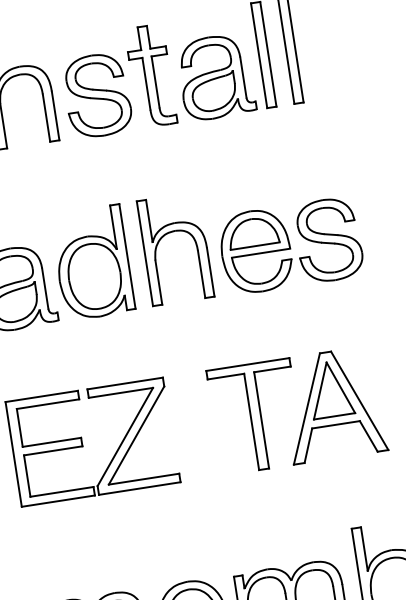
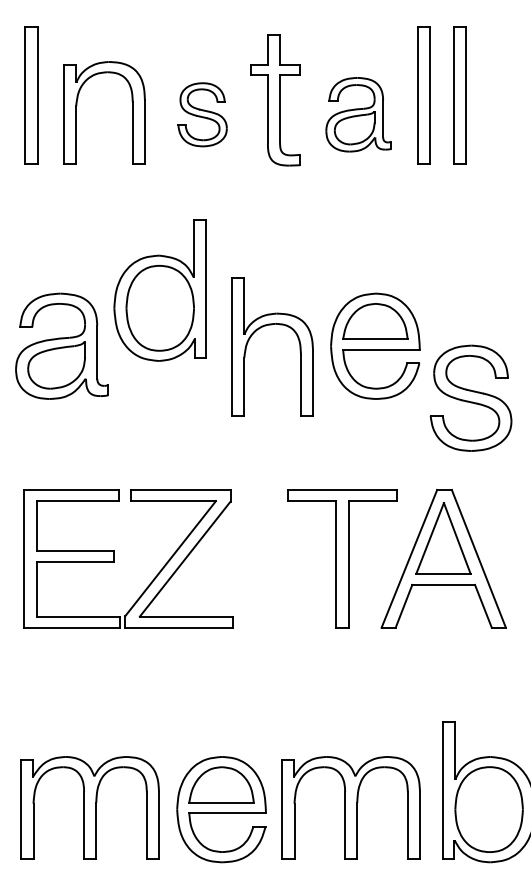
part: (215, 77) -> (358, 114), size x0.7
part: (97, 95) -> (202, 114), size x0.6
part: (172, 232) -> (271, 325), moved
part: (328, 239) -> (470, 397), moved
part: (92, 262) -> (159, 290), moved

